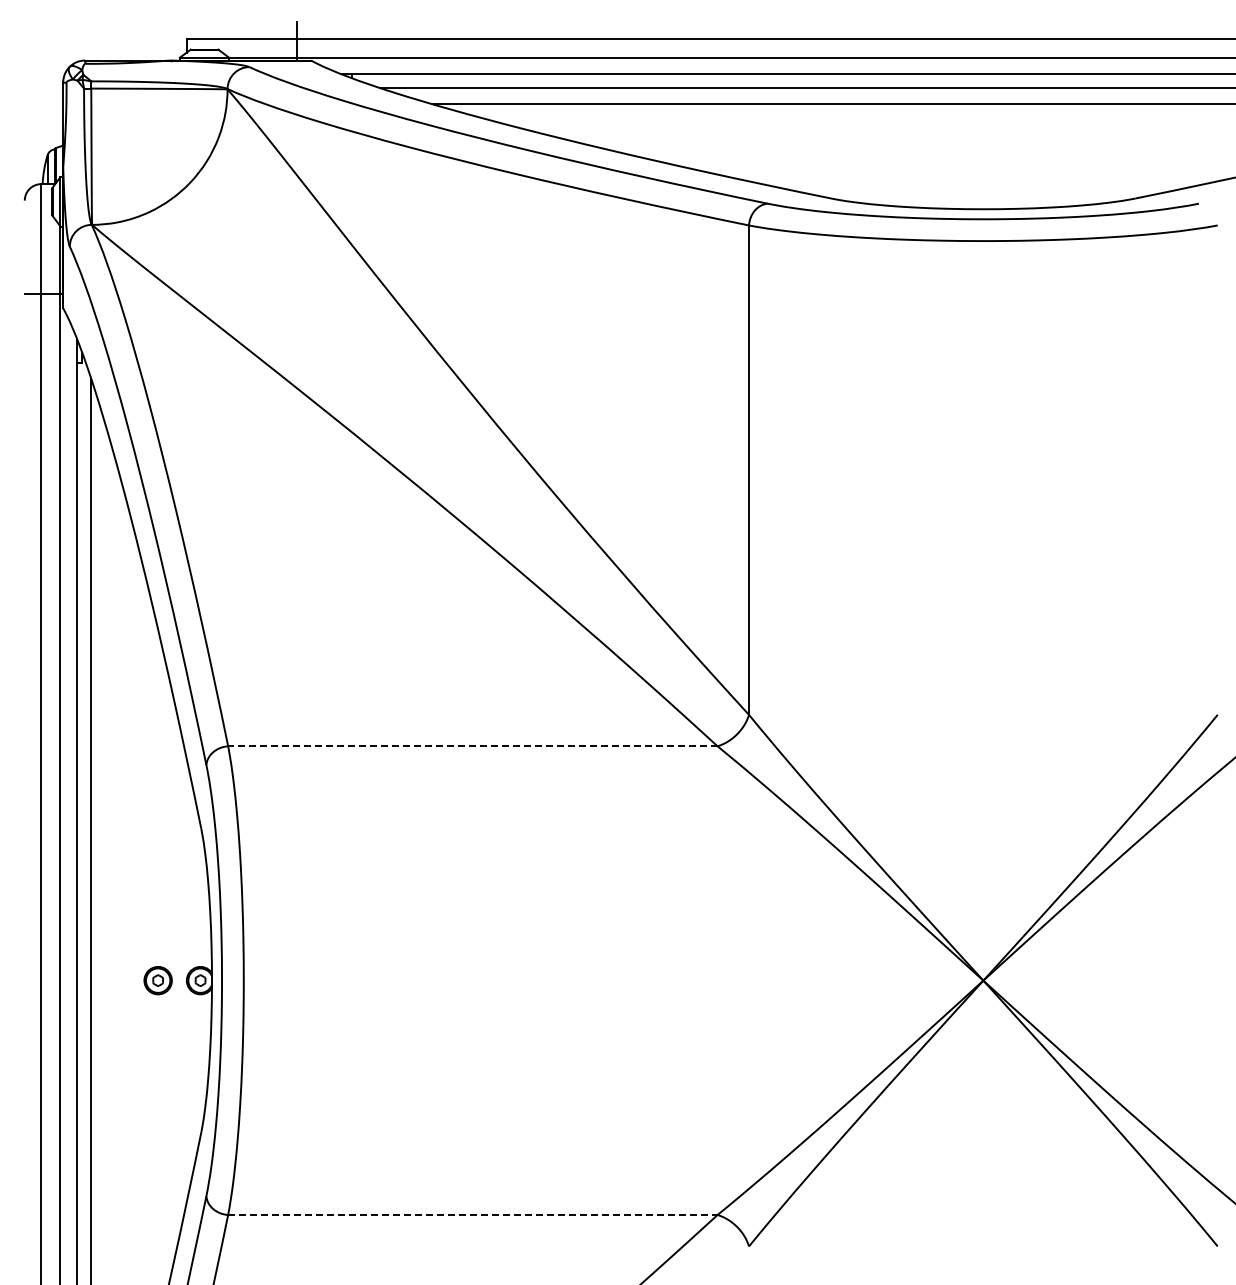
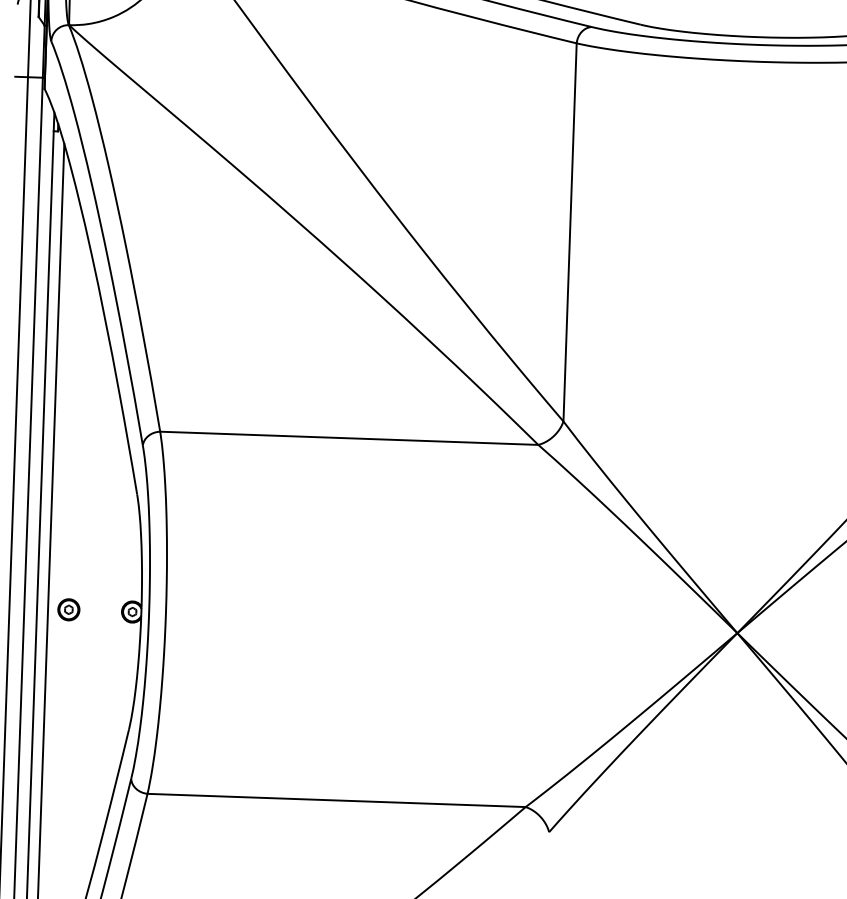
line: (472, 746) -> (348, 438), dashed -> solid
part: (157, 980) -> (68, 609), moved
line: (472, 1215) -> (336, 800), dashed -> solid

